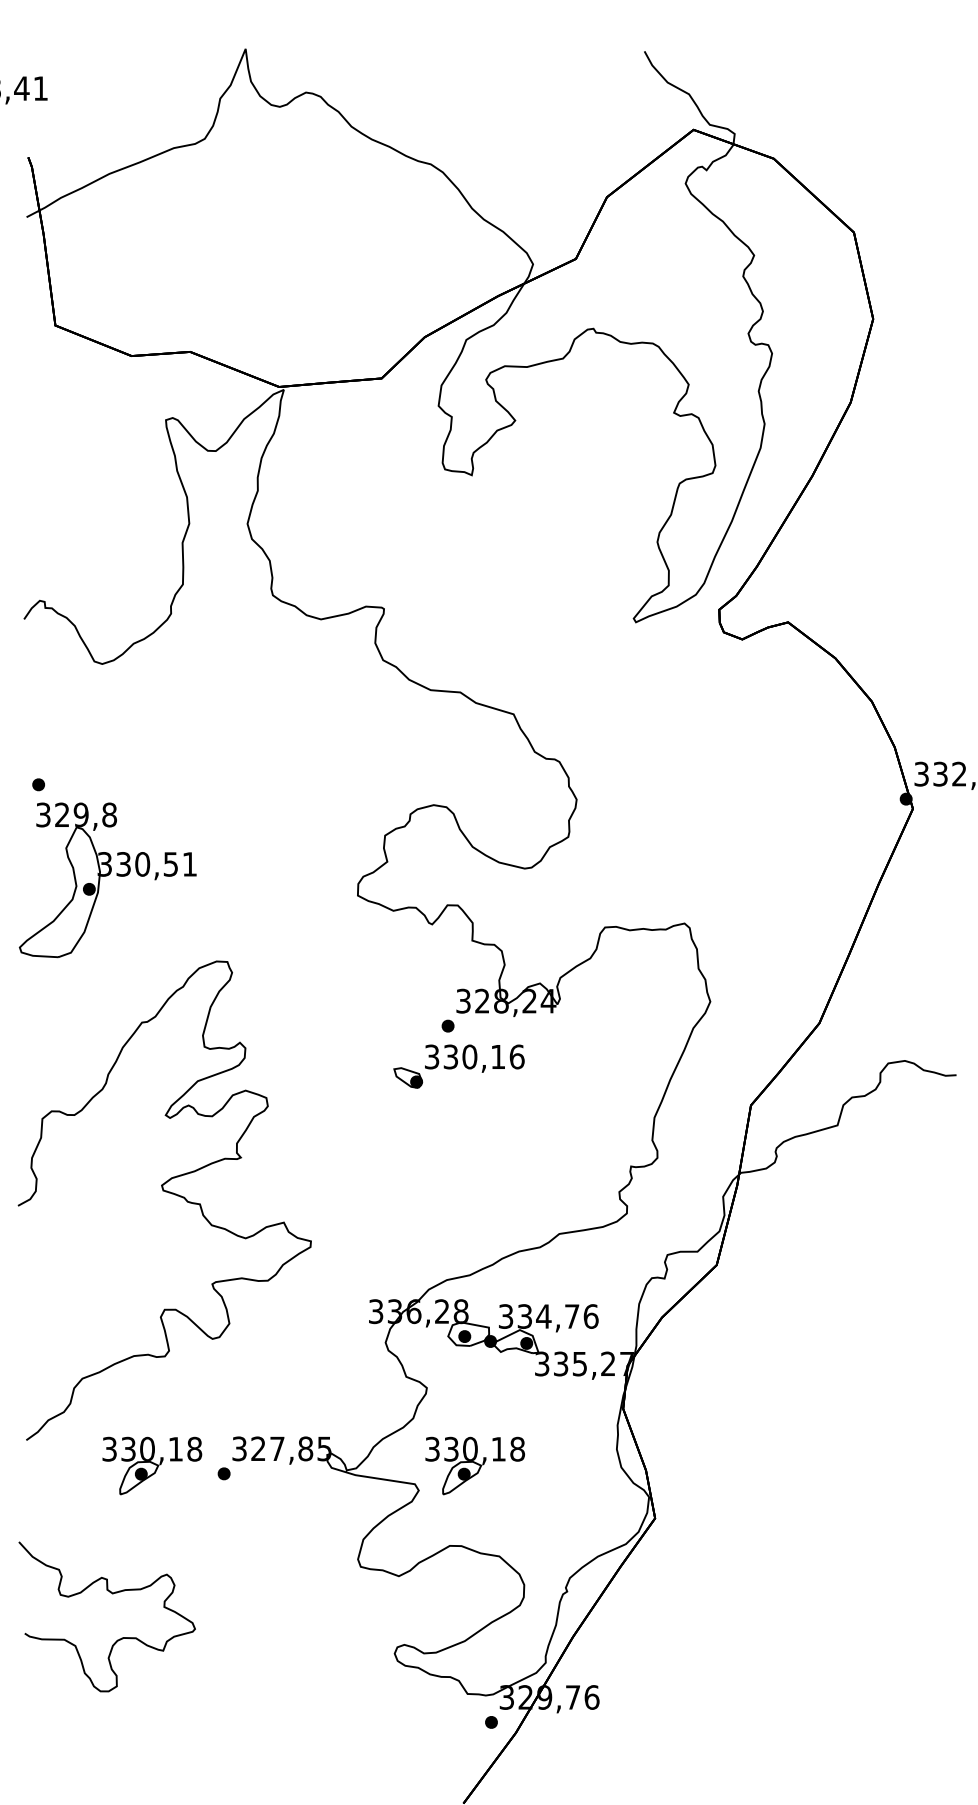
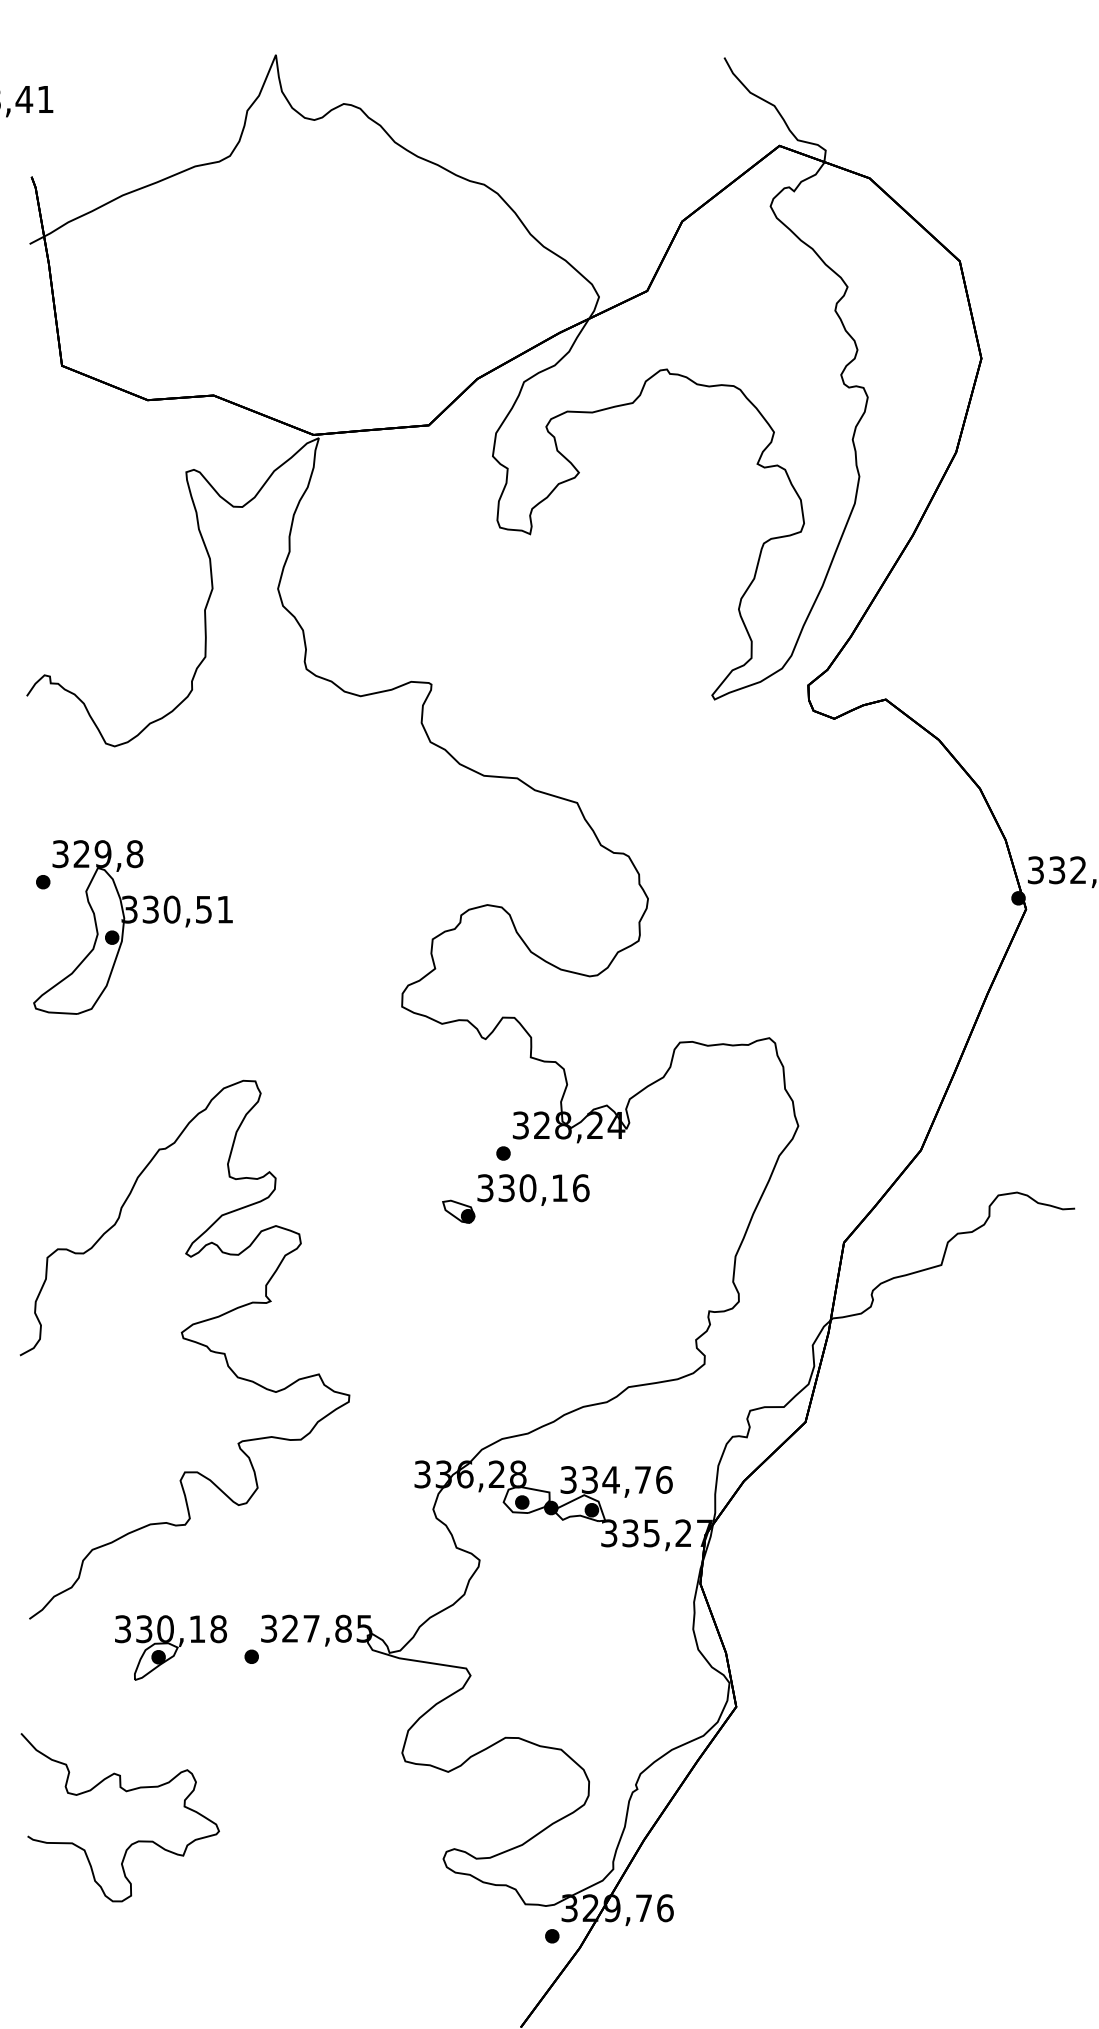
part: (107, 880) -> (132, 927), moved
part: (474, 1465) -> (533, 1647), removed

